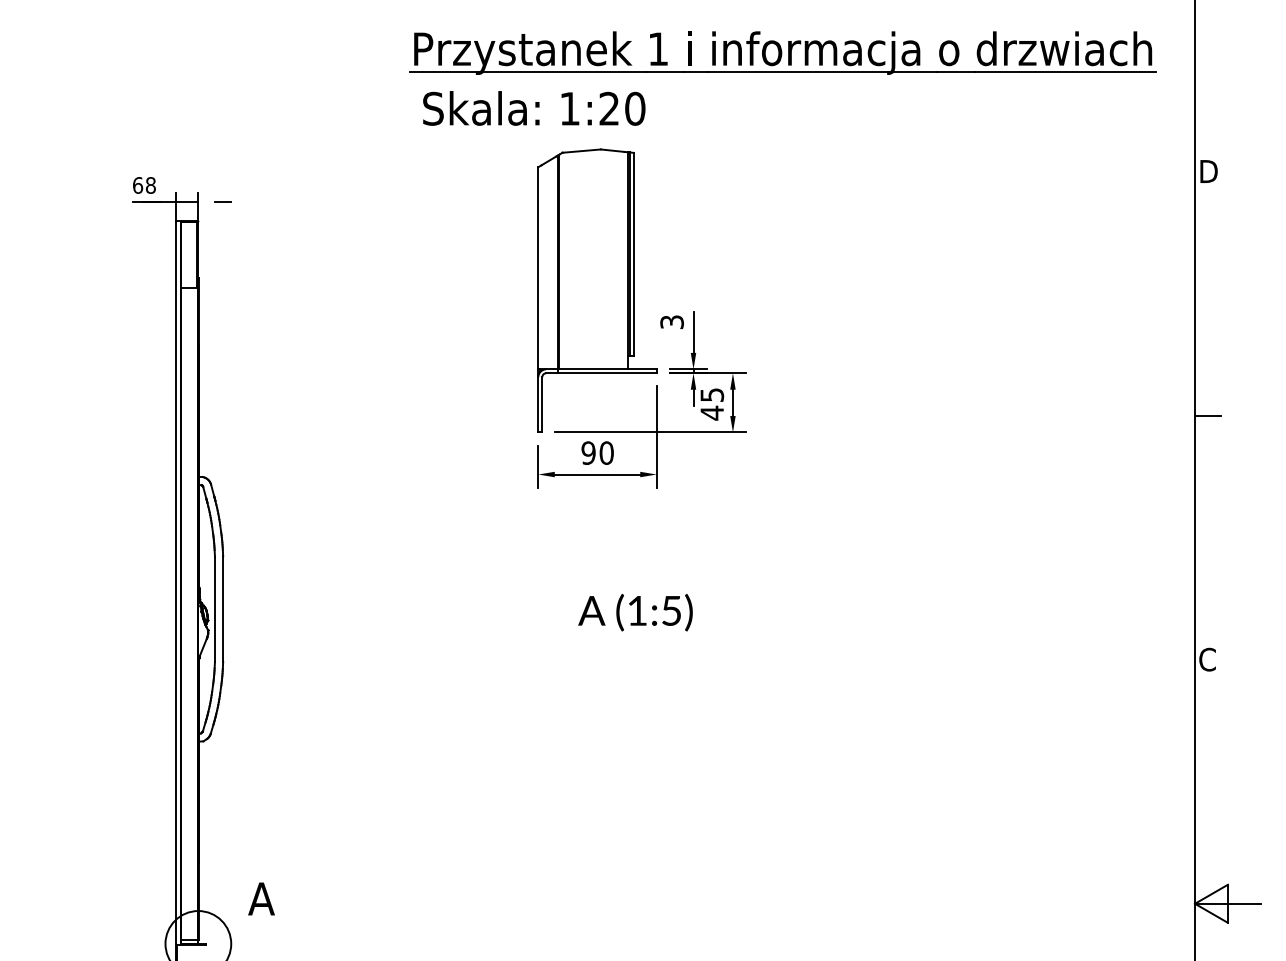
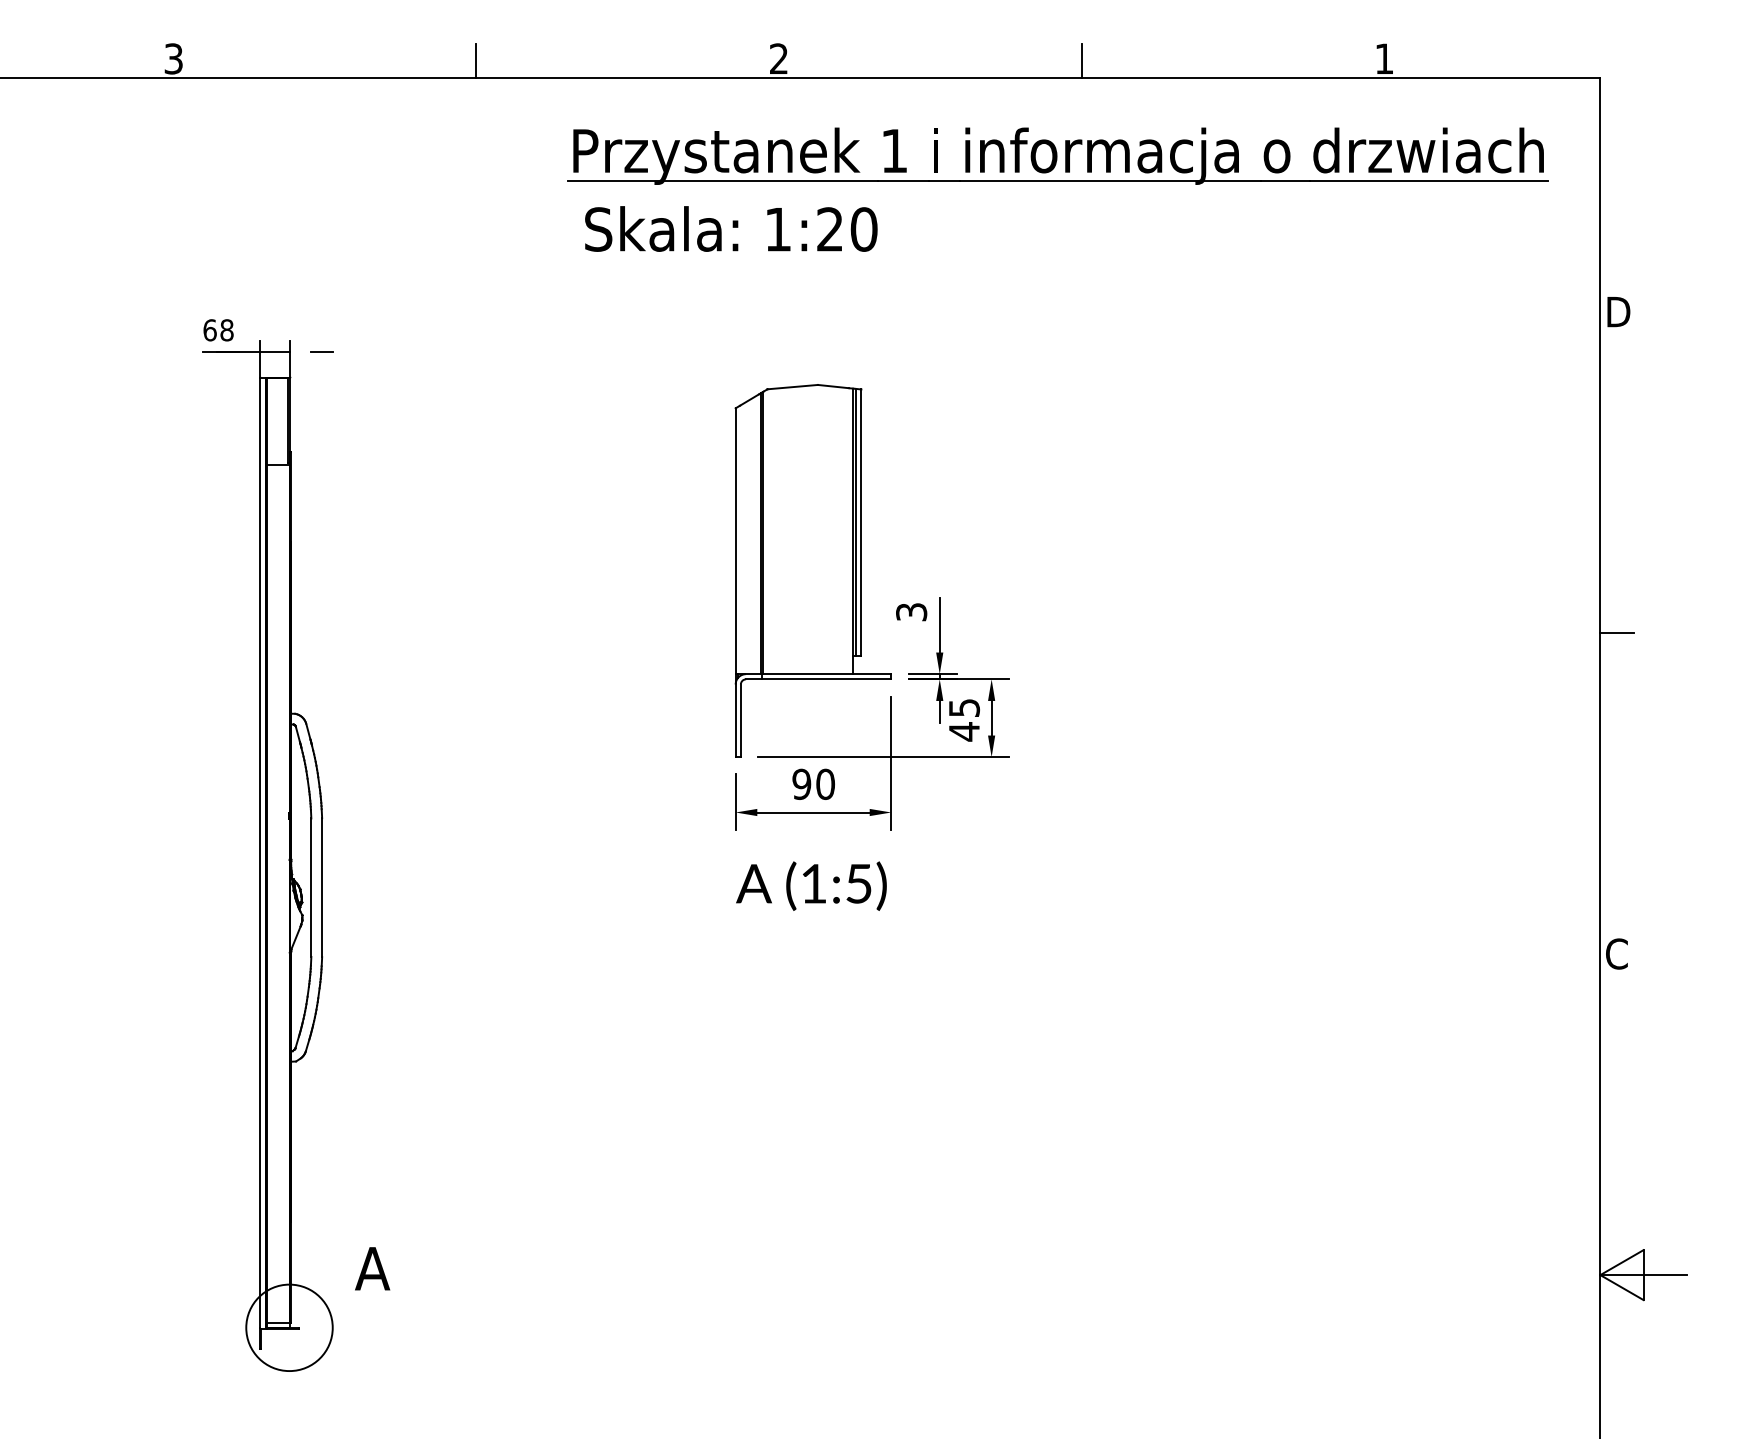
part: (634, 318) -> (861, 607), moved
text: (635, 612) -> (811, 885), moved

